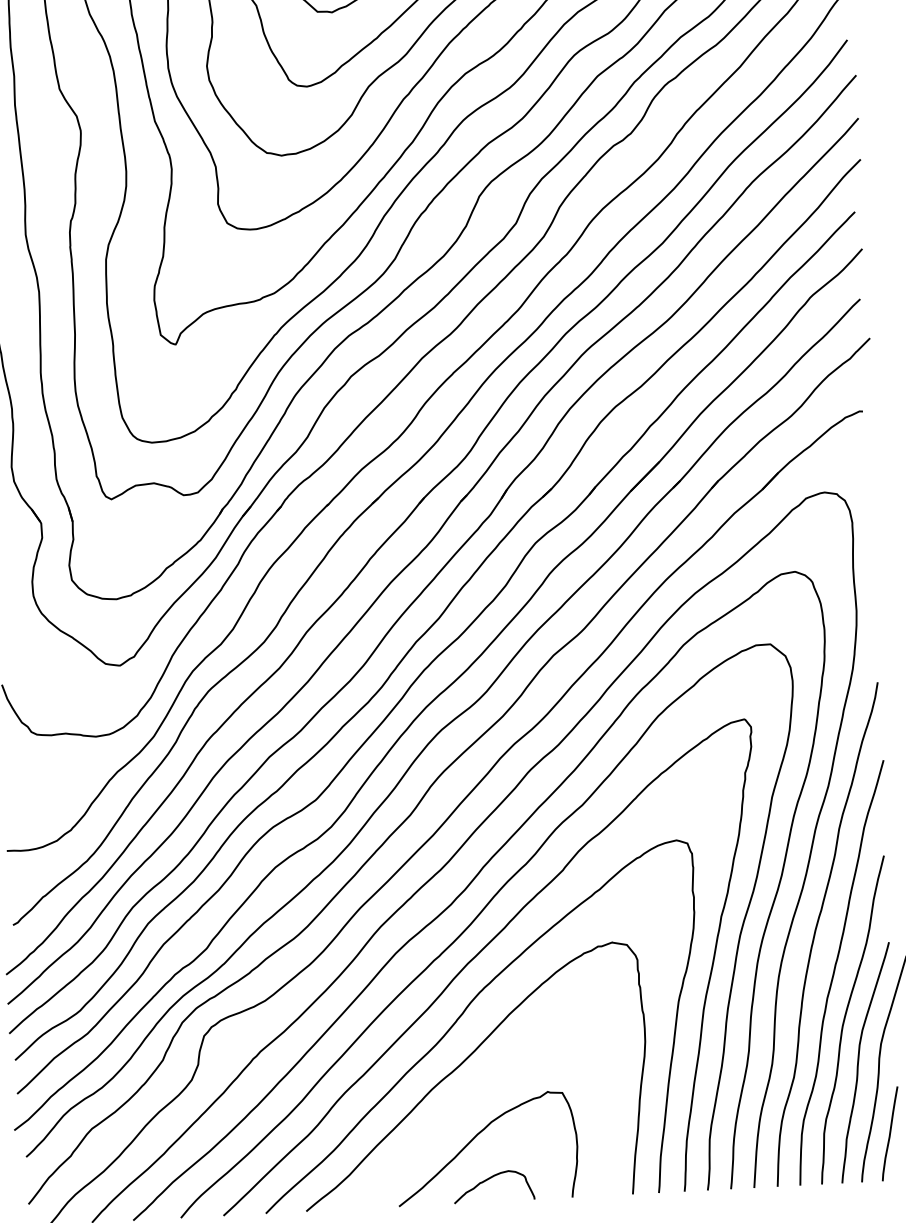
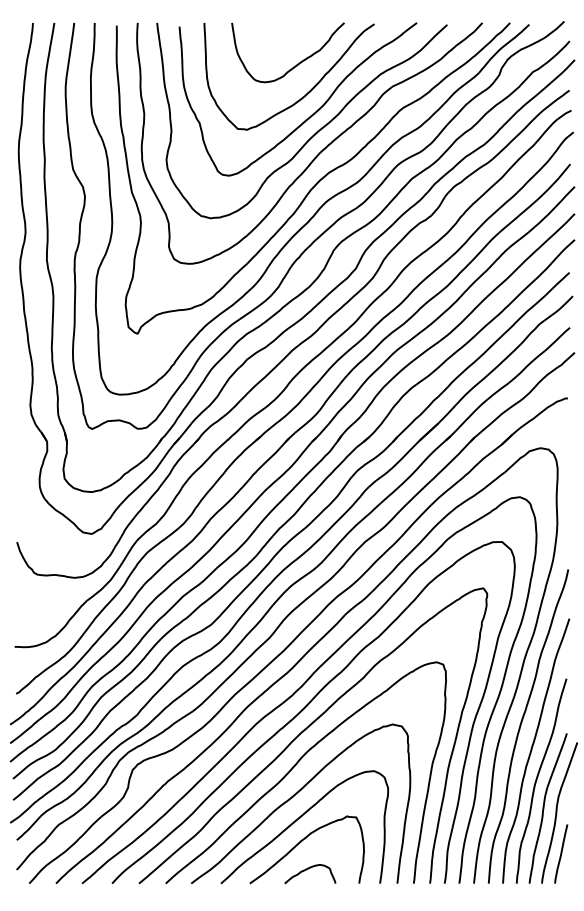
curve: (473, 1099) -> (300, 818), added

